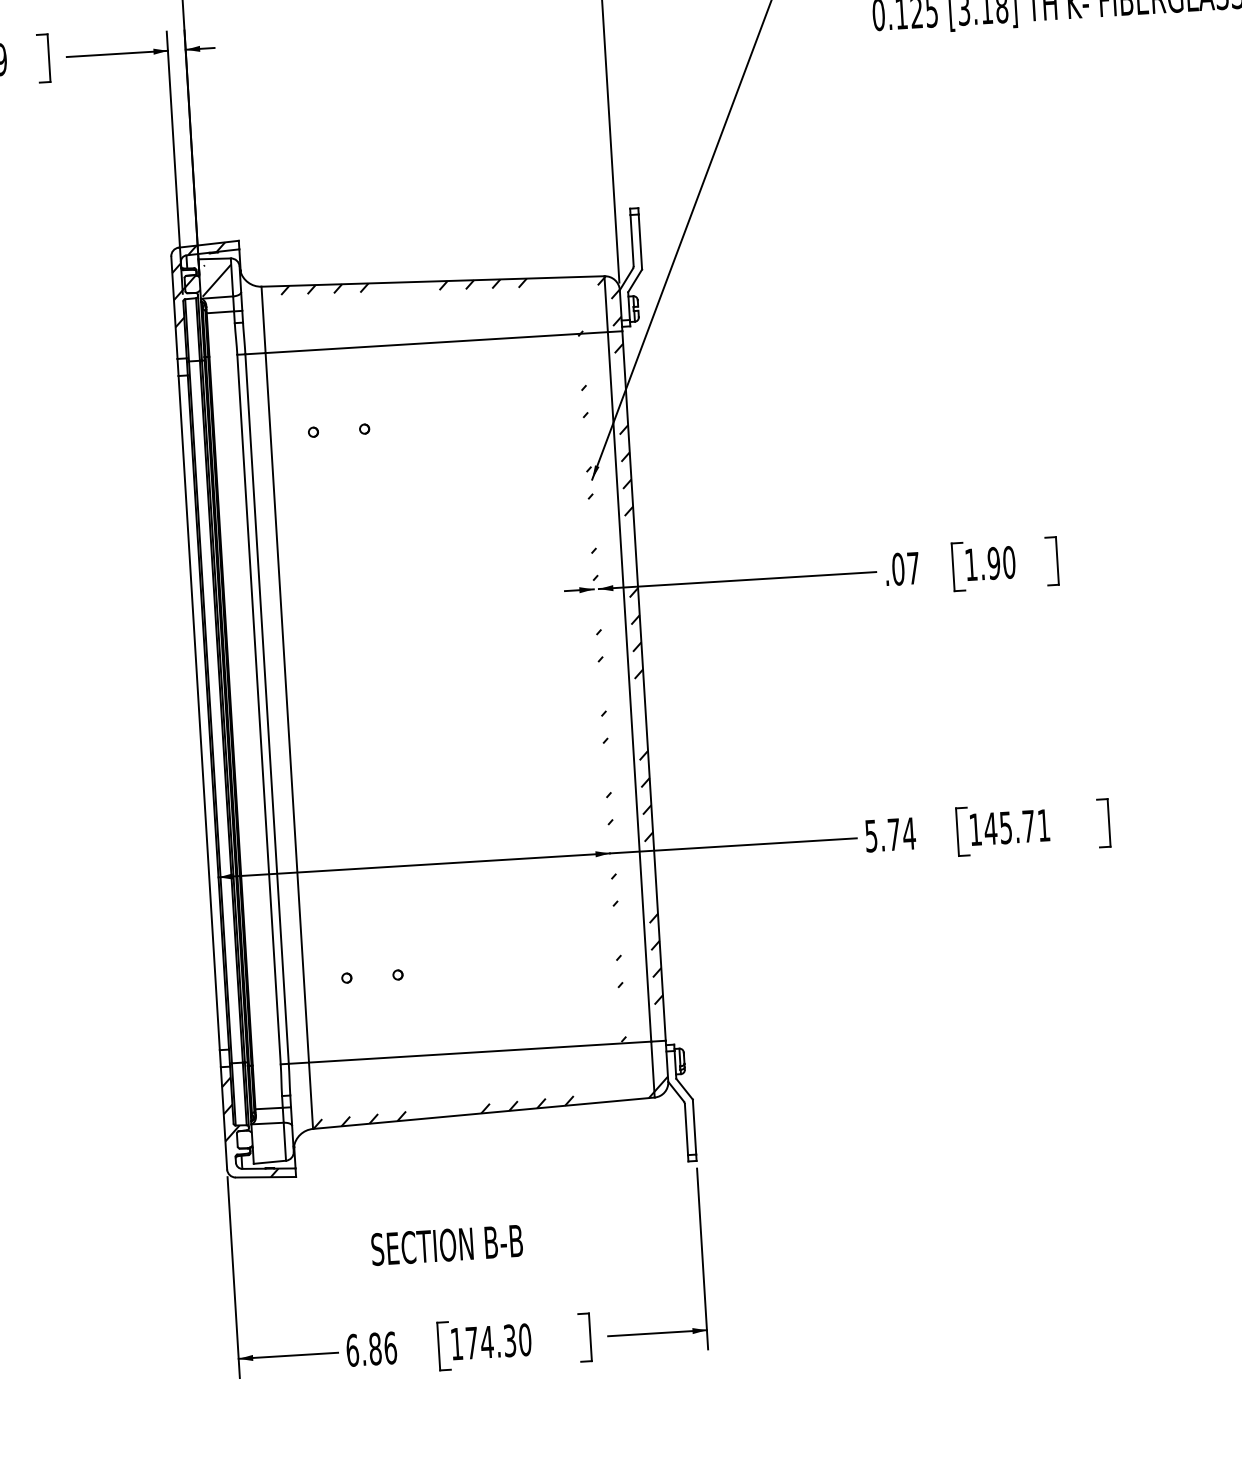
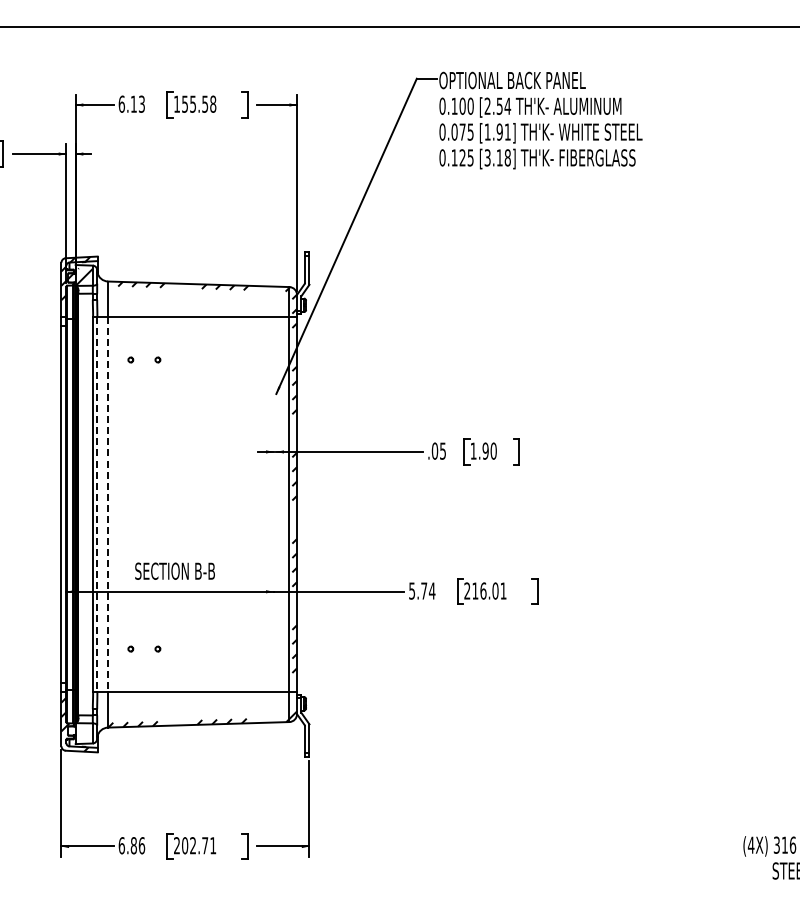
text: (912, 567) -> (442, 450), .07 -> .05
hatch: (601, 686) -> (274, 503), removed
line: (288, 707) -> (108, 504), solid -> dashed
line: (267, 708) -> (97, 504), solid -> dashed
text: (1002, 826) -> (481, 590), 145.71 -> 216.01
text: (445, 1243) -> (174, 570), moved
text: (491, 1341) -> (195, 845), 174.30 -> 202.71

